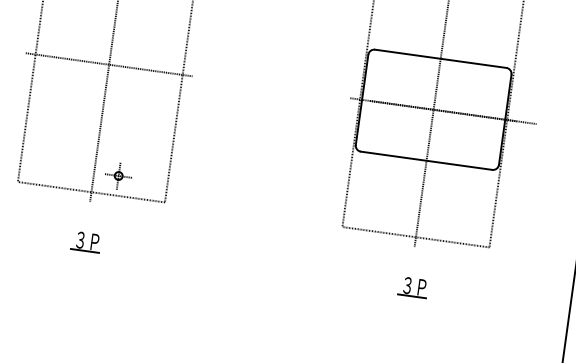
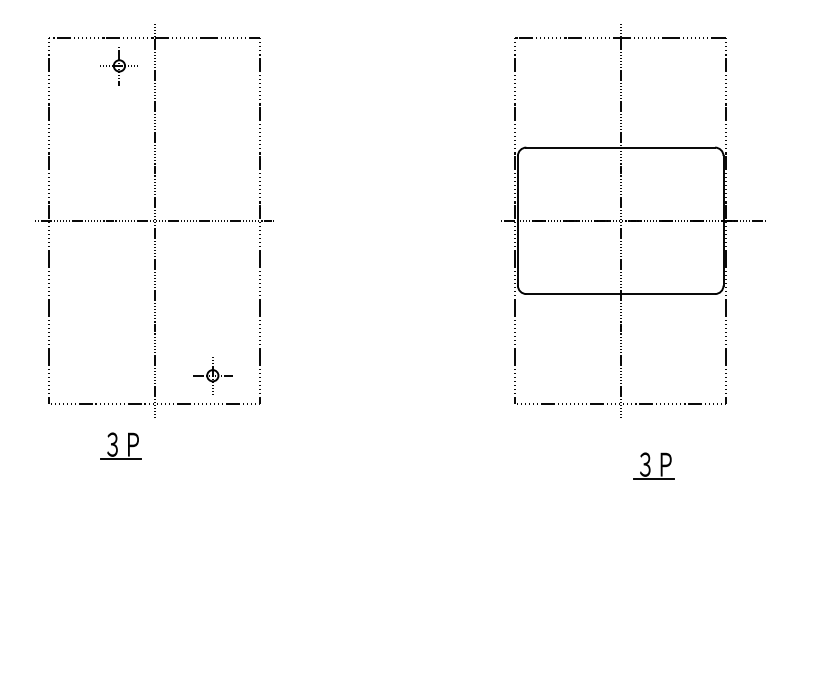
part: (118, 175) -> (212, 375), moved
part: (85, 241) -> (120, 445), moved
part: (413, 286) -> (653, 465), moved

